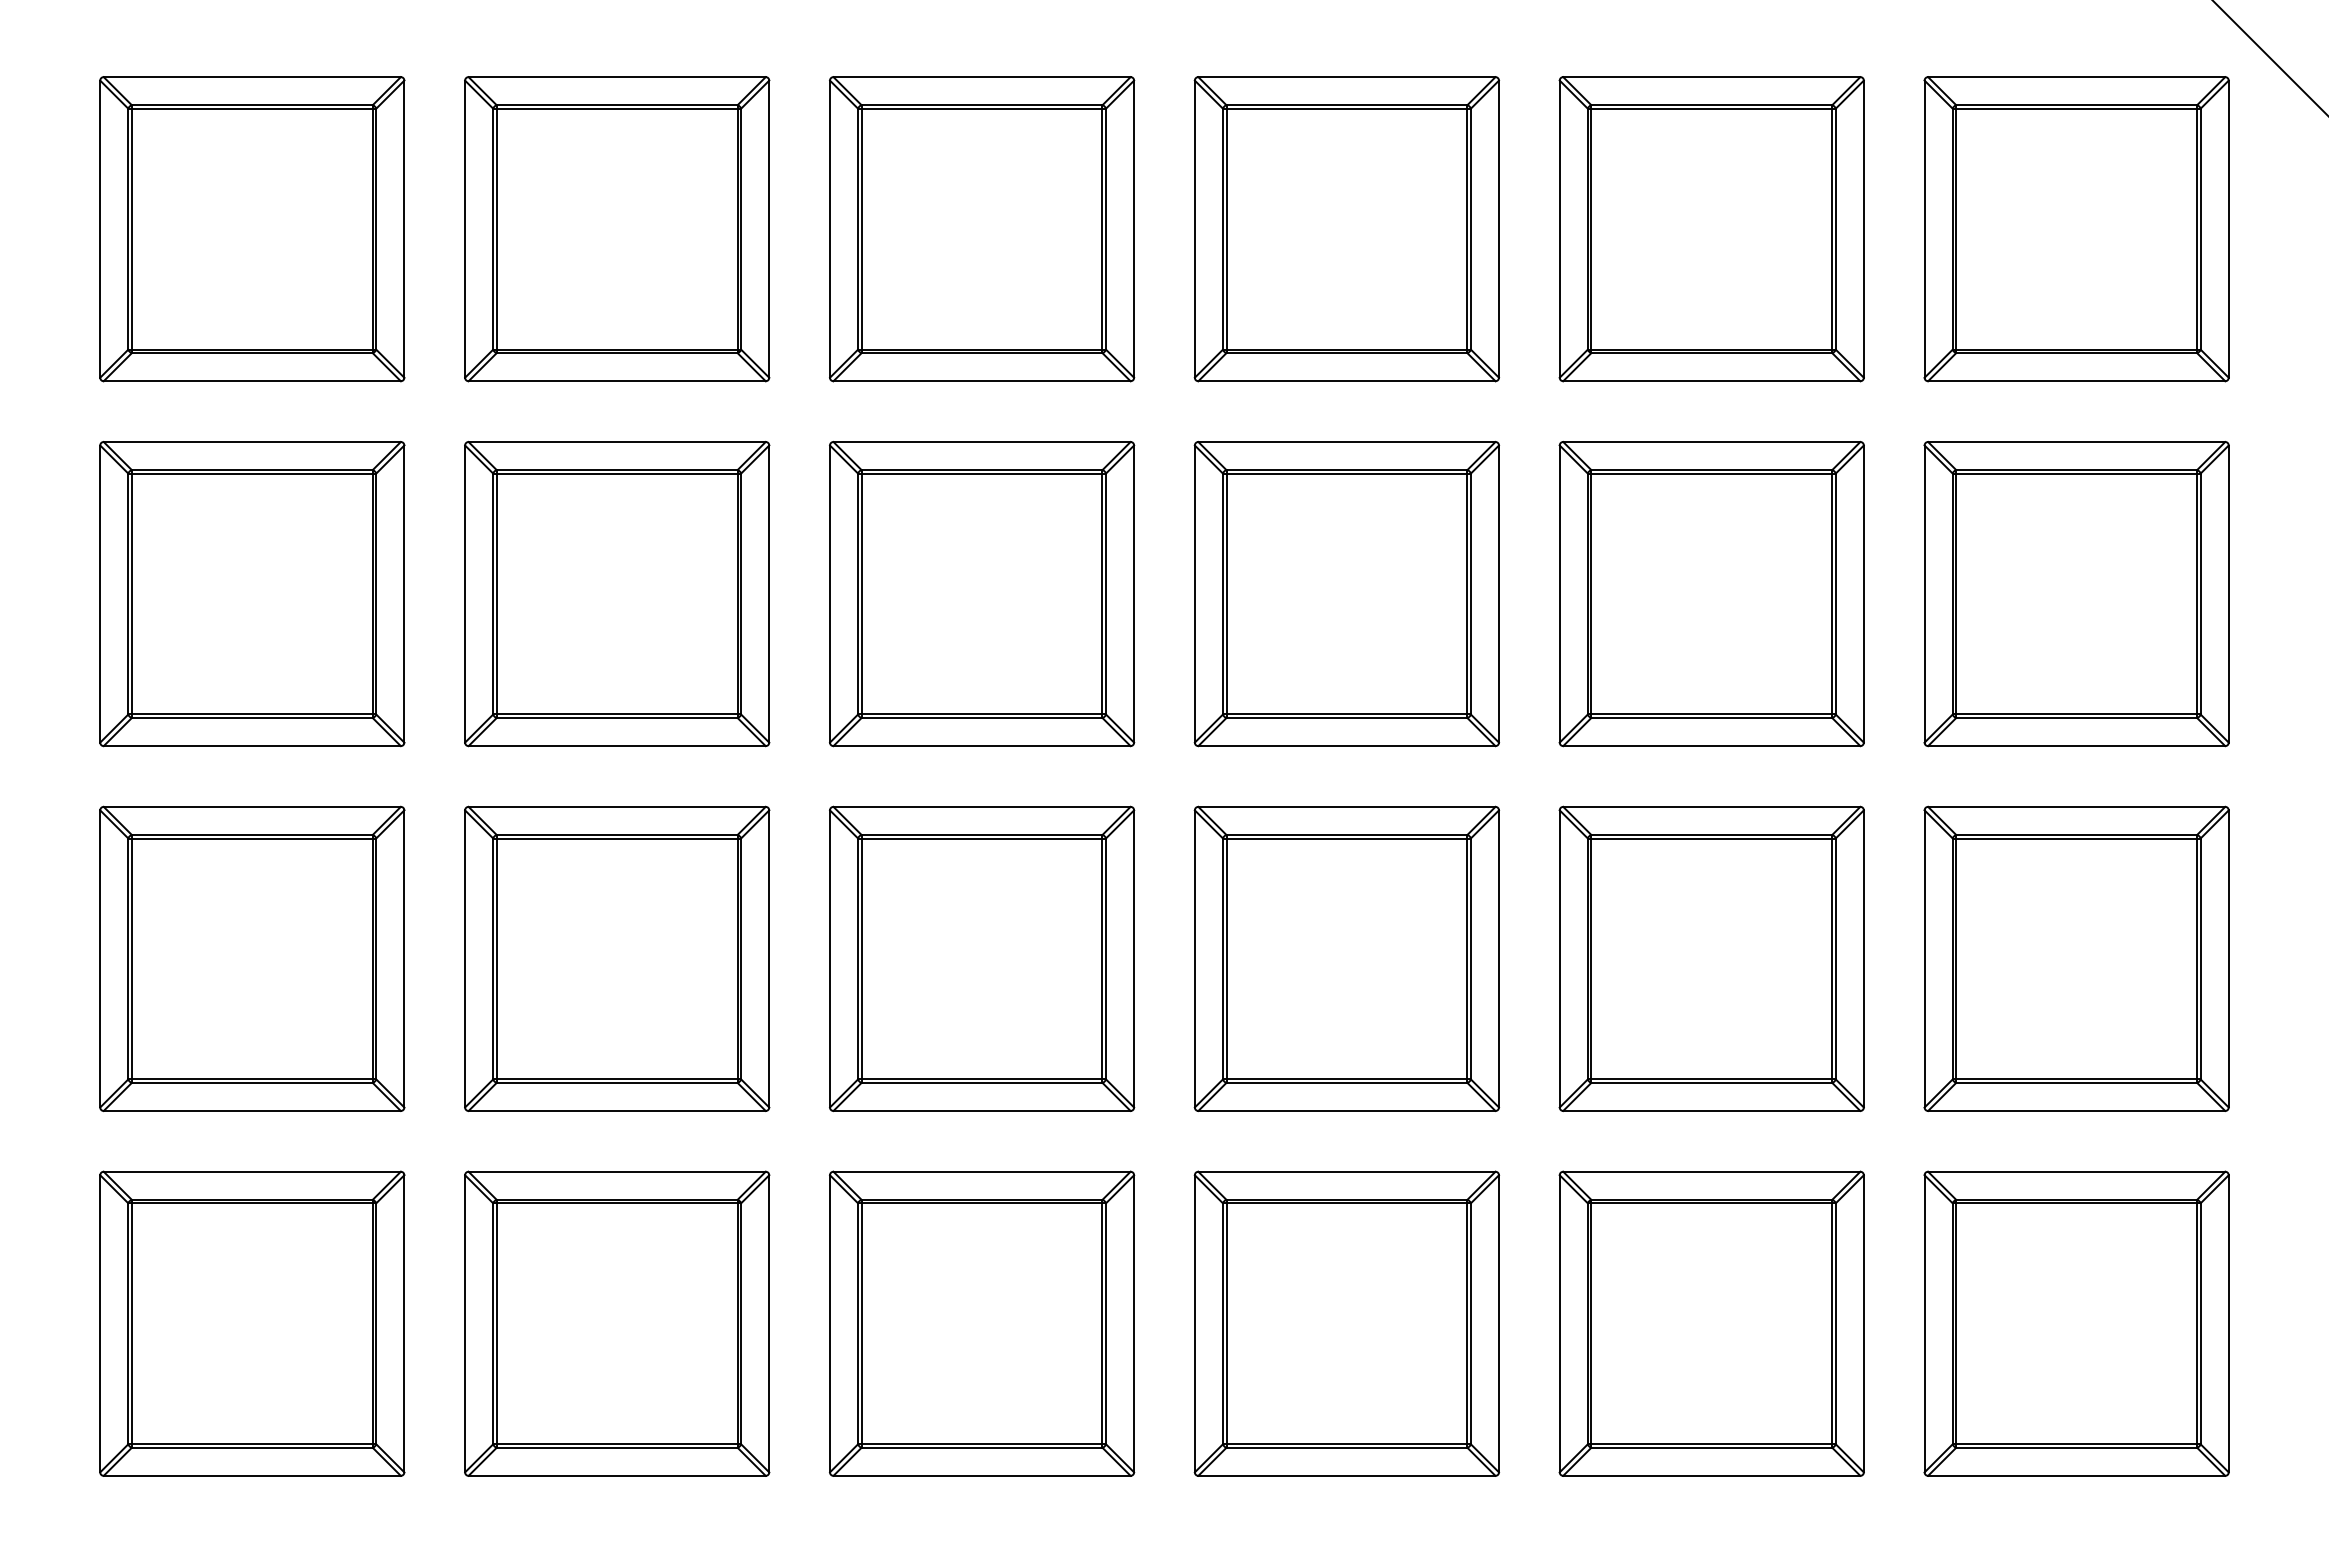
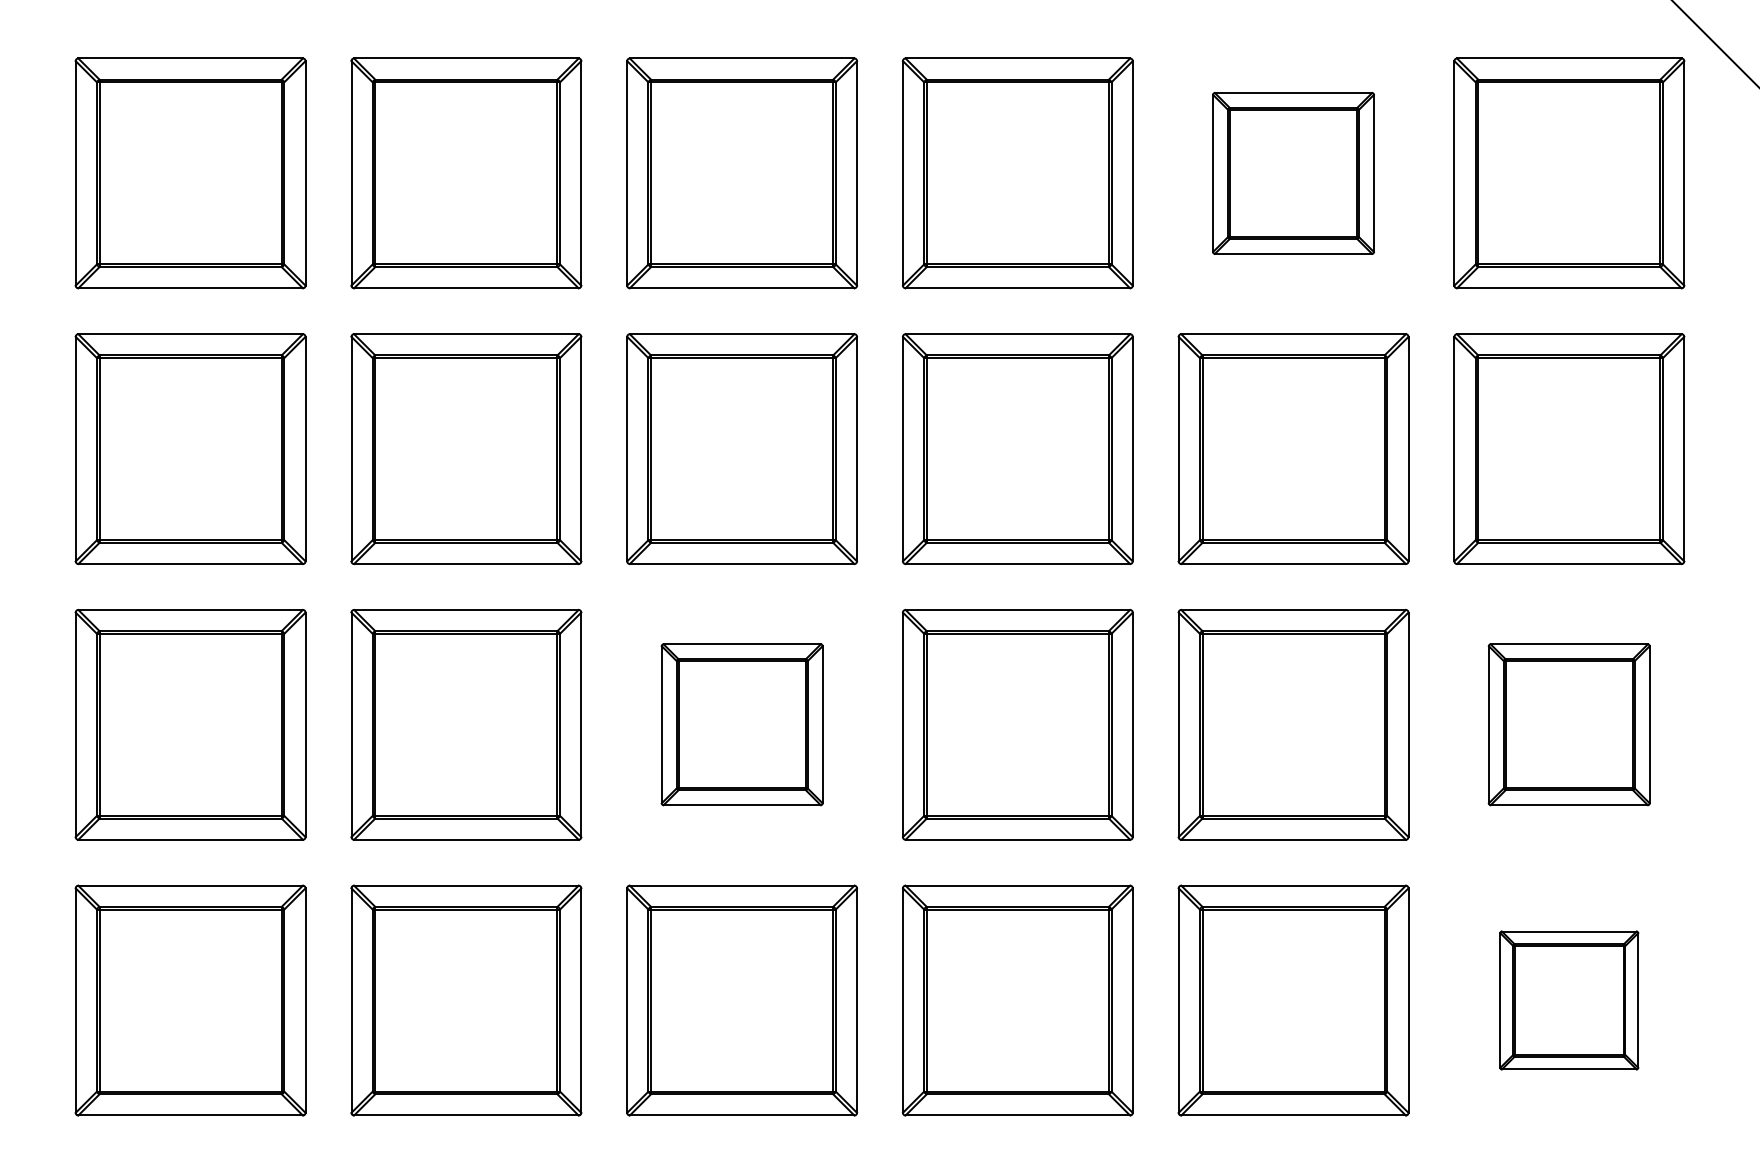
part: (1711, 229) -> (1293, 173), size x0.7
part: (982, 958) -> (742, 724), size x0.7
part: (2076, 958) -> (1569, 724), size x0.7
part: (2076, 1323) -> (1569, 1000), size x0.6

